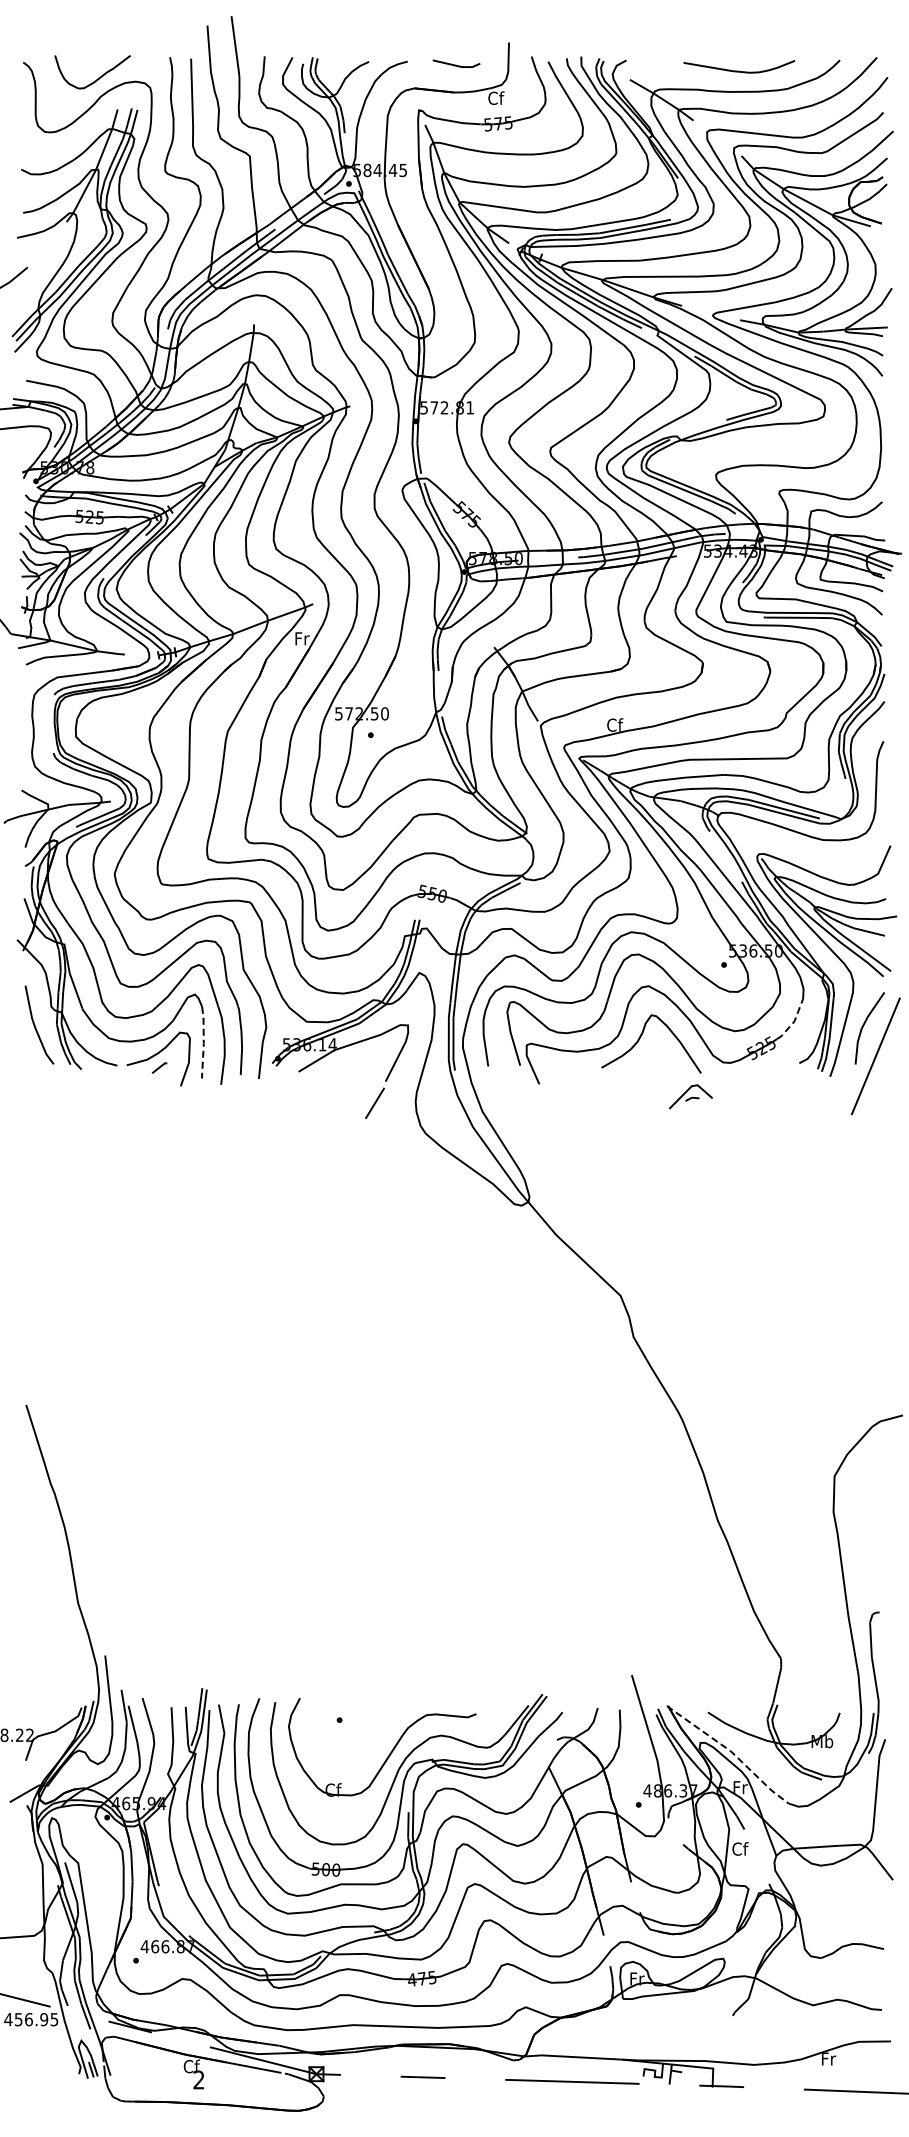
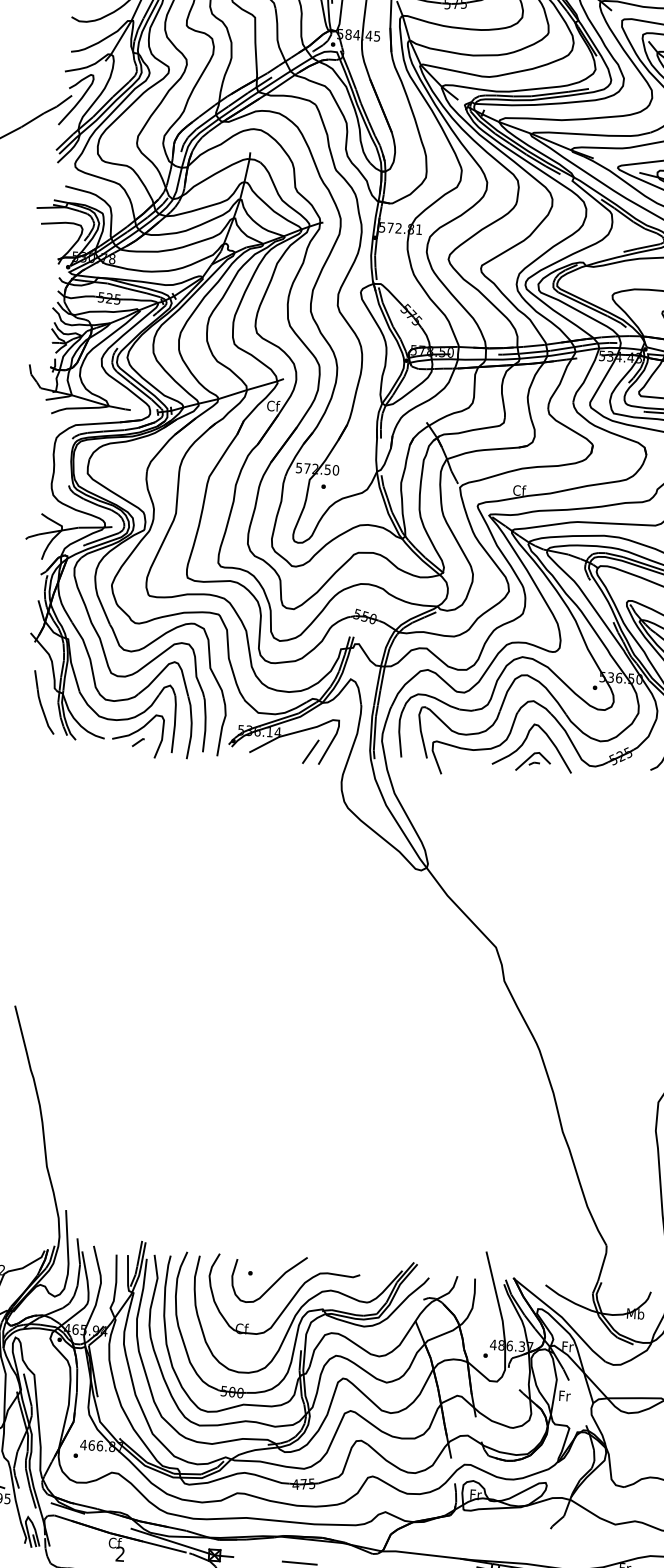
curve: (35, 274) -> (77, 101), added
text: (302, 638) -> (273, 405), Fr -> Cf
line: (794, 1021) -> (648, 736), dashed -> solid
line: (203, 1042) -> (174, 724), dashed -> solid
part: (690, 1096) -> (533, 761), moved
line: (374, 1102) -> (310, 751), moved
curve: (368, 1731) -> (273, 1283), added
line: (730, 1751) -> (561, 1317), dashed -> solid
text: (740, 1848) -> (564, 1395), Cf -> Fr

